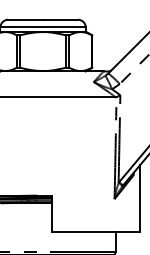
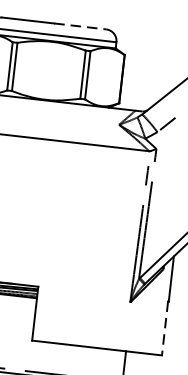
line: (61, 19) -> (81, 26), solid -> dashed
line: (139, 214) -> (164, 329), solid -> dashed

